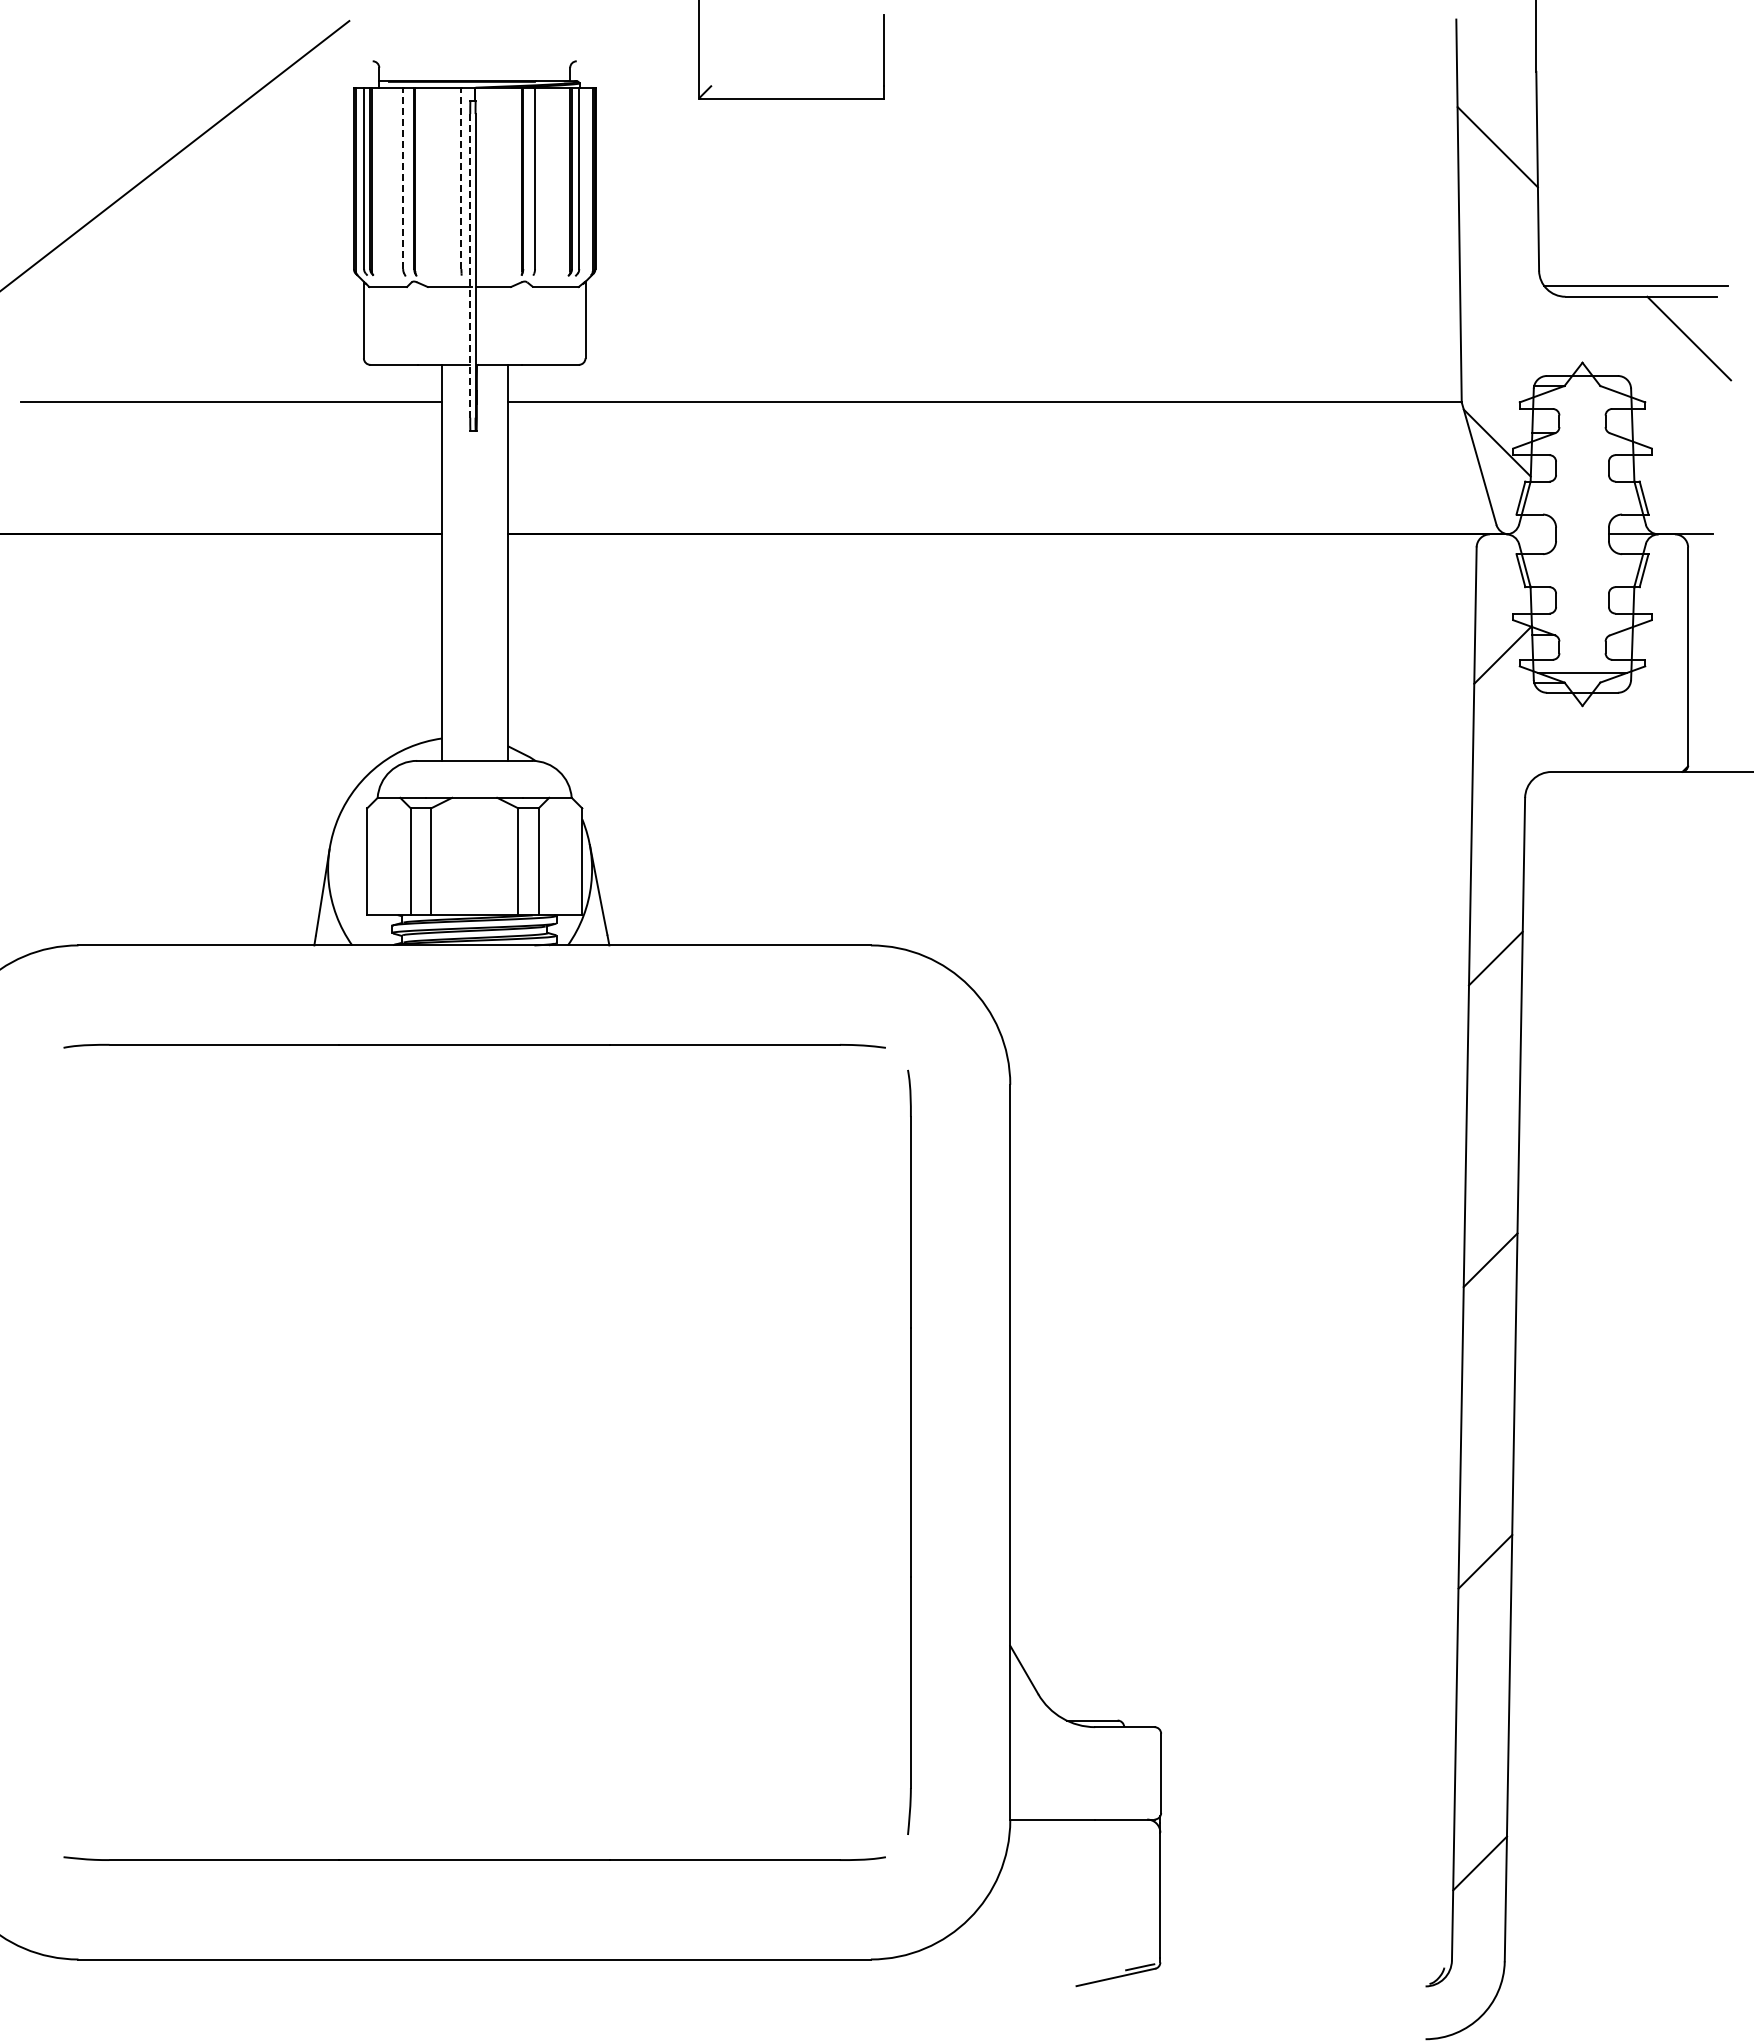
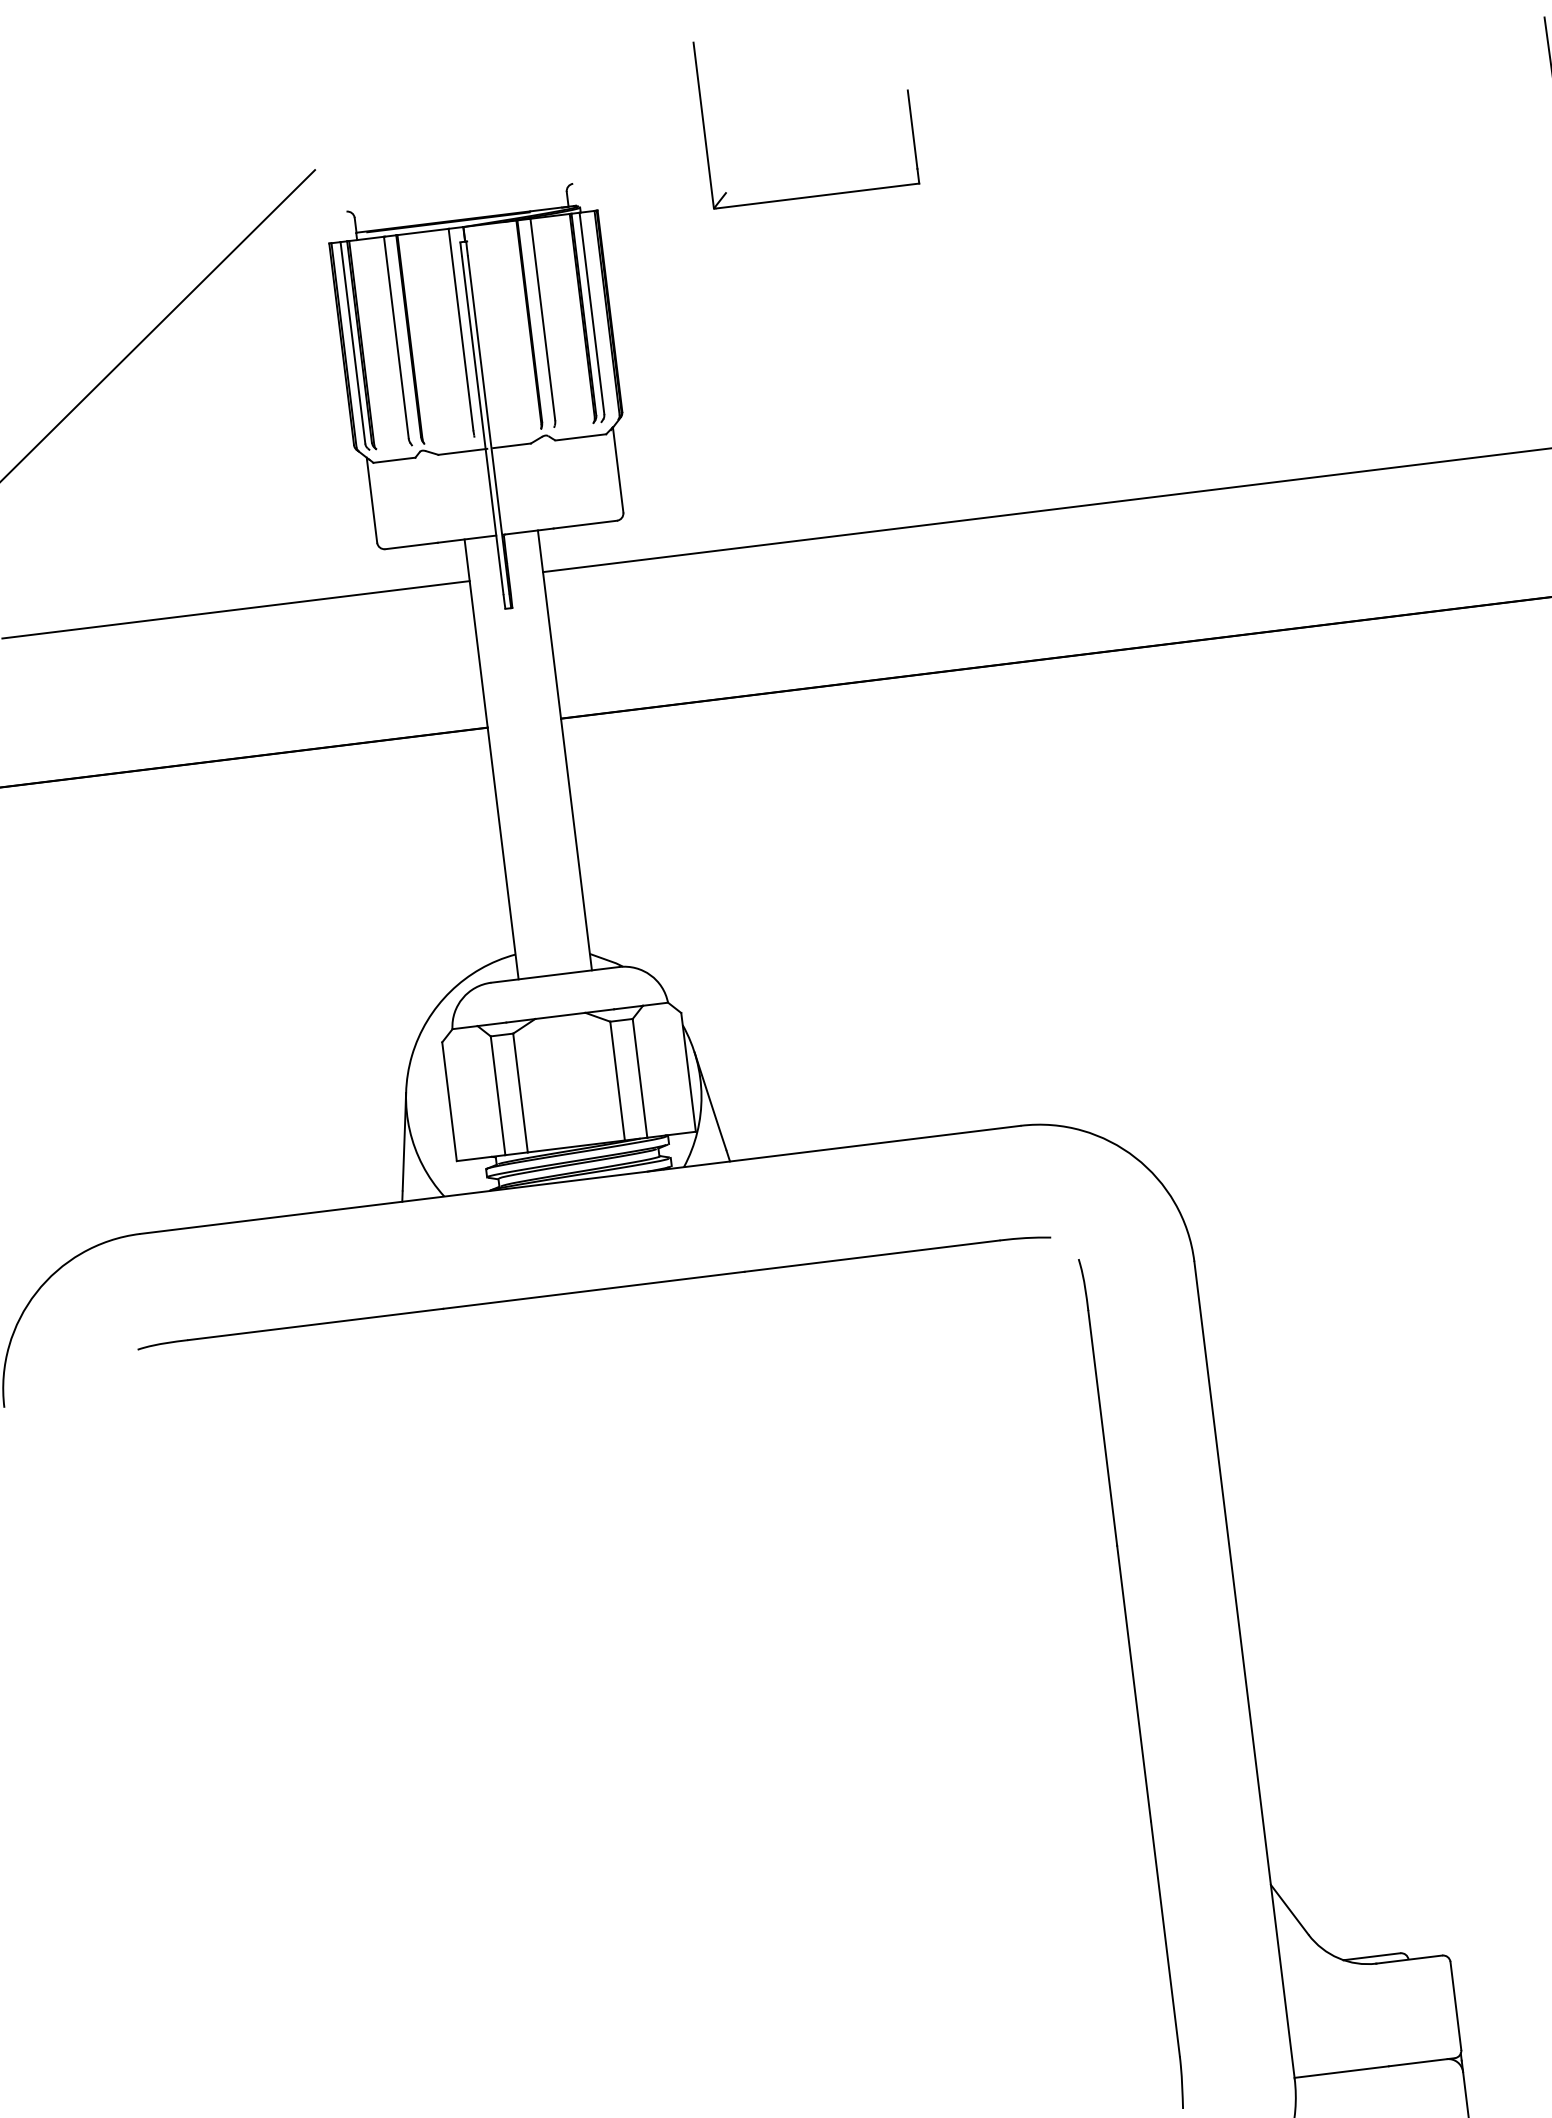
line: (403, 178) -> (396, 337), dashed -> solid
line: (461, 178) -> (461, 329), dashed -> solid
line: (470, 265) -> (482, 425), dashed -> solid

